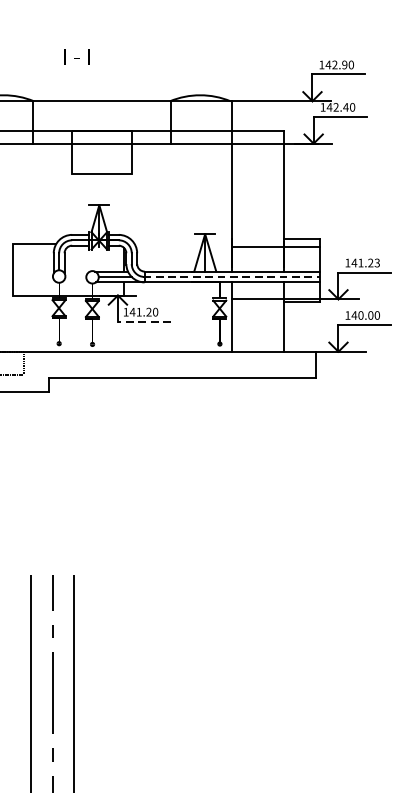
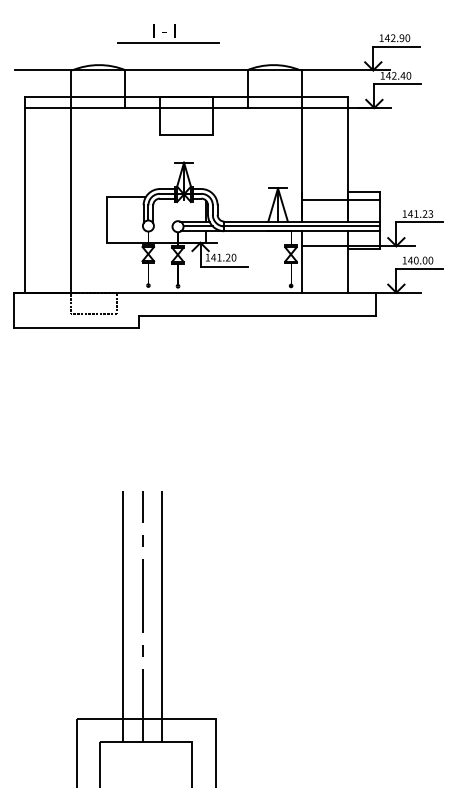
line: (80, 69) -> (167, 42), added
line: (231, 277) -> (301, 226), dashed -> solid
line: (144, 322) -> (224, 266), dashed -> solid

